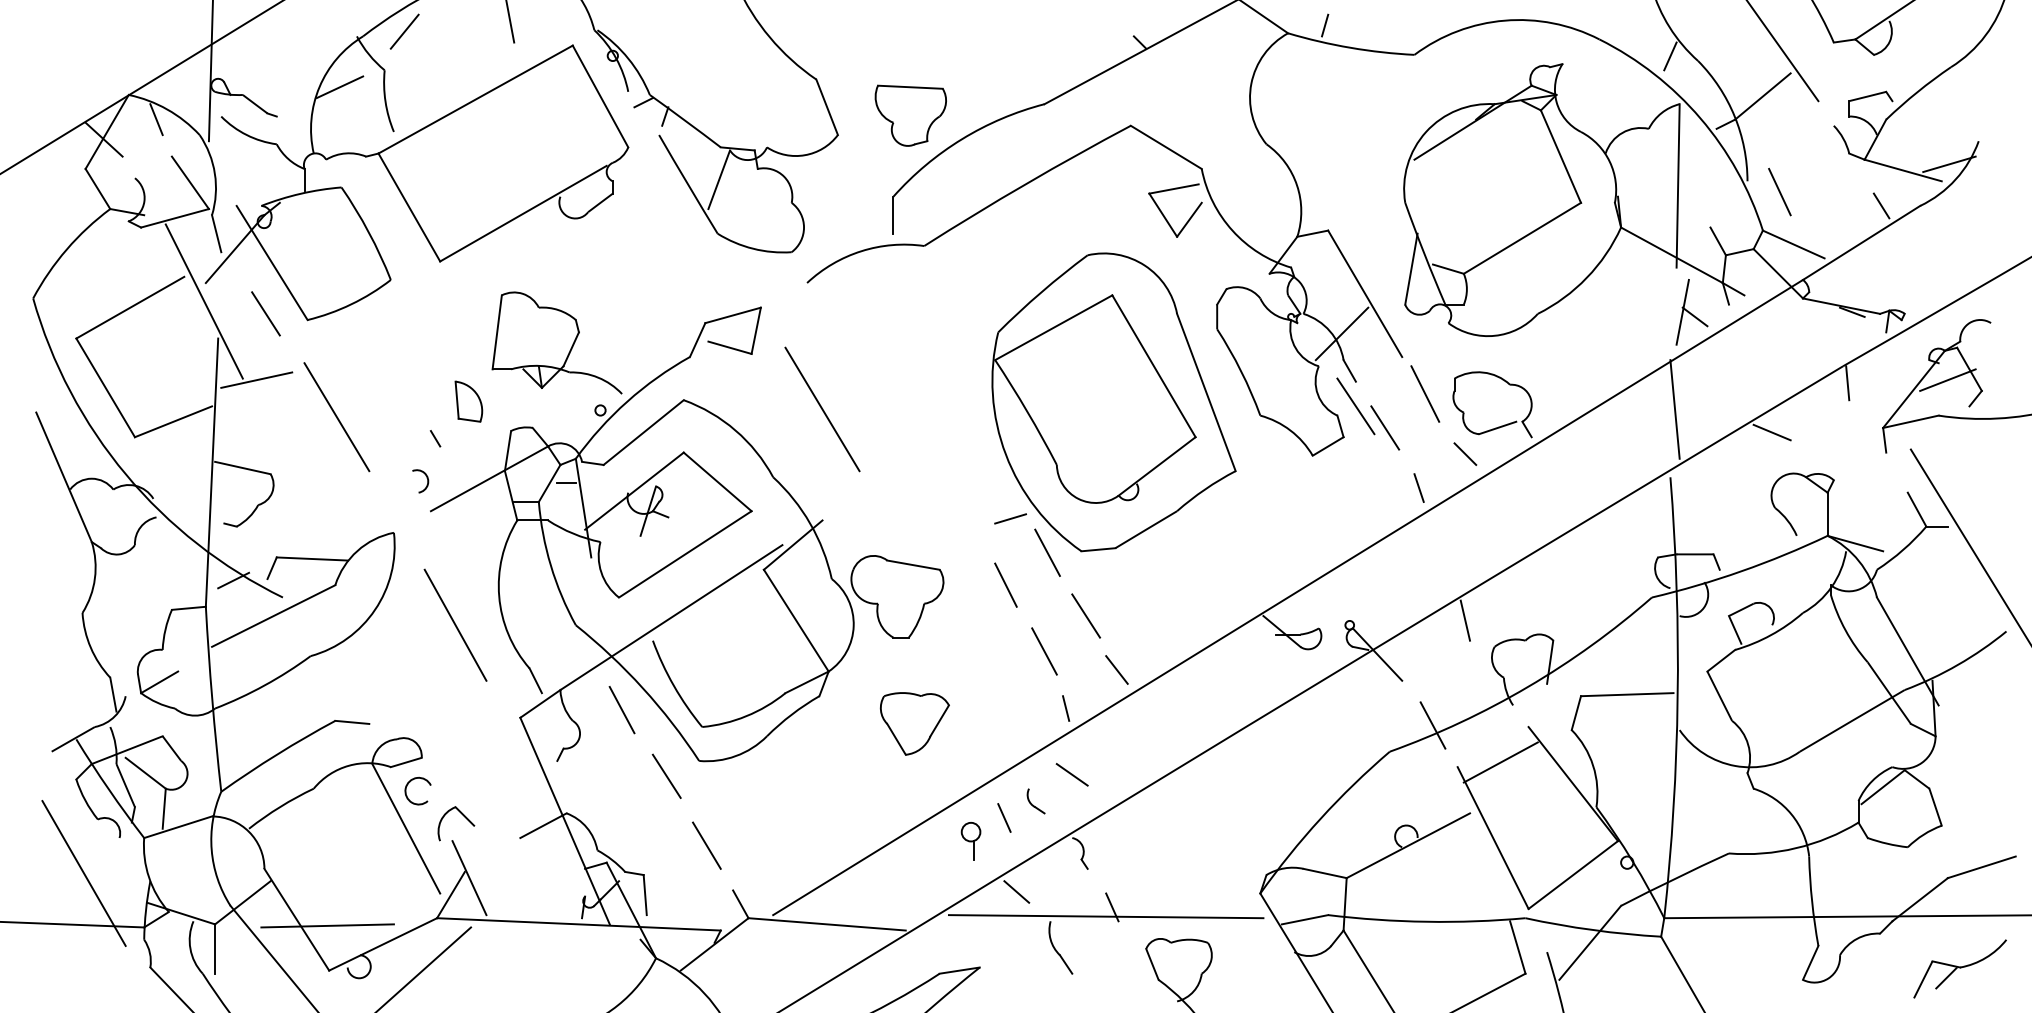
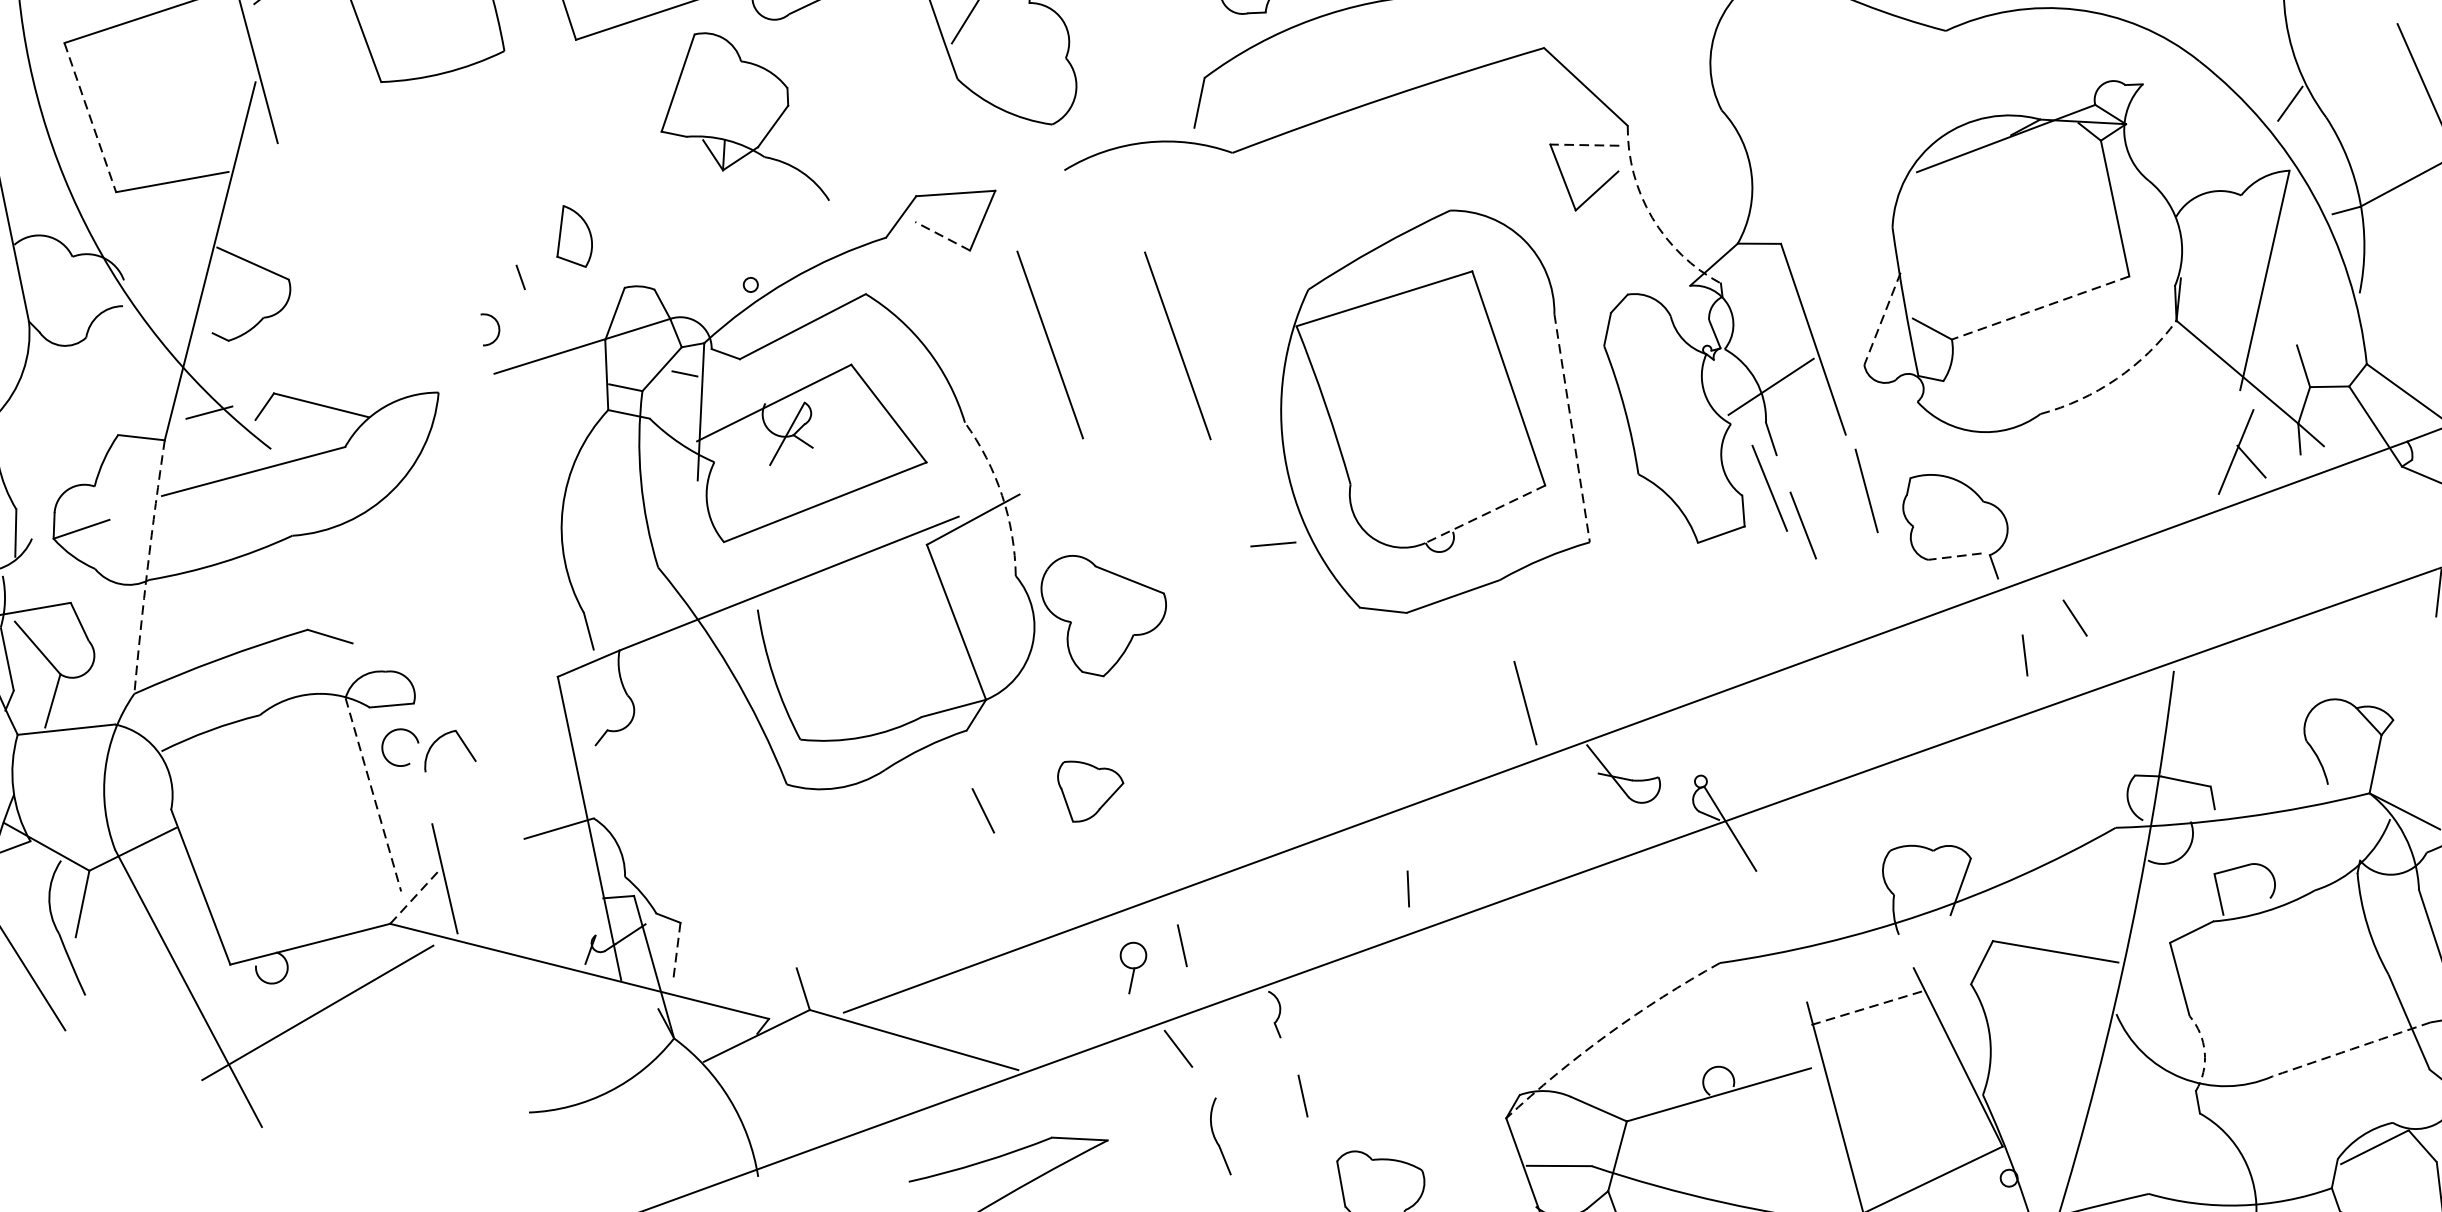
line: (1173, 189) -> (1583, 145), solid -> dashed
line: (1779, 191) -> (2399, 315), removed
arc: (1232, 230) -> (1652, 217), solid -> dashed
line: (1521, 238) -> (2039, 307), solid -> dashed
line: (1411, 269) -> (1882, 319), solid -> dashed
arc: (1586, 277) -> (2116, 378), solid -> dashed
line: (265, 313) -> (326, 61), removed
part: (556, 342) -> (755, 113), moved
line: (729, 347) -> (942, 235), solid -> dashed
line: (256, 379) -> (295, 148), removed
line: (105, 388) -> (89, 118), solid -> dashed
line: (913, 391) -> (1177, 345), added
line: (1206, 392) -> (1572, 428), solid -> dashed
line: (1674, 409) -> (2198, 580), removed
line: (336, 417) -> (393, 221), removed
line: (1497, 428) -> (1954, 557), solid -> dashed
line: (1771, 432) -> (2322, 638), removed
line: (1465, 453) -> (2075, 617), moved
line: (1156, 466) -> (1484, 514), solid -> dashed
line: (1418, 487) -> (2024, 654), moved
arc: (810, 523) -> (1002, 495), solid -> dashed
line: (1047, 552) -> (1313, 599), removed
line: (1005, 584) -> (1248, 631), removed
line: (1213, 594) -> (1525, 702), added
line: (1086, 615) -> (1348, 695), removed
line: (1465, 620) -> (1858, 807), removed
line: (455, 624) -> (496, 533), removed
line: (1044, 651) -> (1282, 732), removed
line: (1116, 669) -> (982, 810), moved
arc: (212, 699) -> (148, 567), solid -> dashed
line: (1066, 708) -> (1408, 889), moved
line: (621, 709) -> (696, 693), removed
arc: (1852, 720) -> (2352, 1048), solid -> dashed
part: (914, 723) -> (1087, 793), size x0.7
line: (1432, 725) -> (1784, 939), removed
arc: (1748, 744) -> (2205, 1052), solid -> dashed
line: (1500, 762) -> (1866, 1008), solid -> dashed
line: (1071, 774) -> (1284, 905), removed
line: (666, 775) -> (738, 795), removed
part: (1035, 801) -> (1228, 932), removed
part: (463, 816) -> (463, 745), moved
arc: (1320, 818) -> (1608, 1033), solid -> dashed
line: (406, 829) -> (373, 795), solid -> dashed
line: (706, 845) -> (773, 900), removed
line: (450, 895) -> (414, 896), solid -> dashed
line: (645, 895) -> (677, 950), solid -> dashed
line: (1105, 916) -> (1291, 1106), removed
line: (327, 925) -> (240, 903), removed

